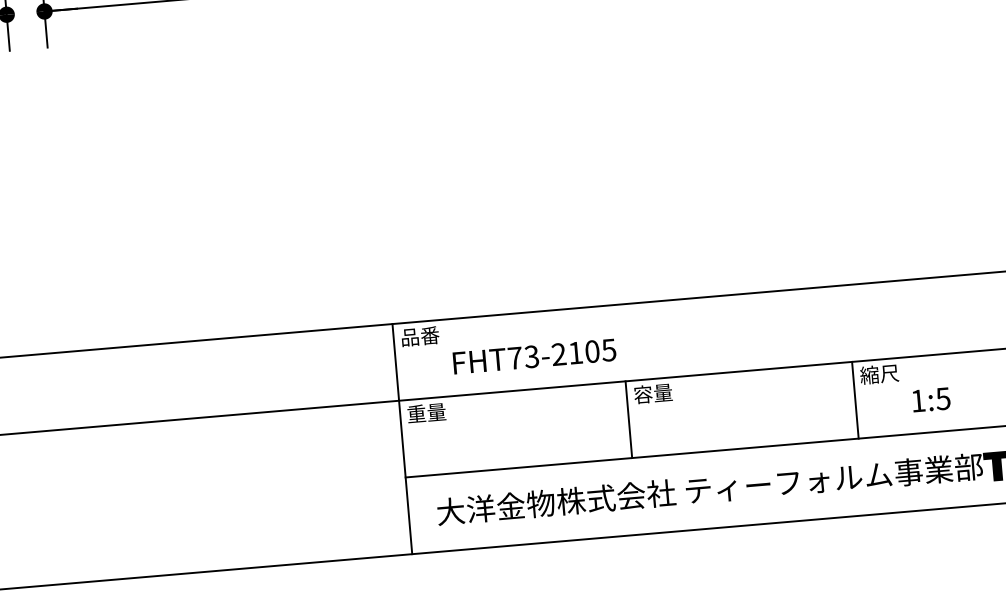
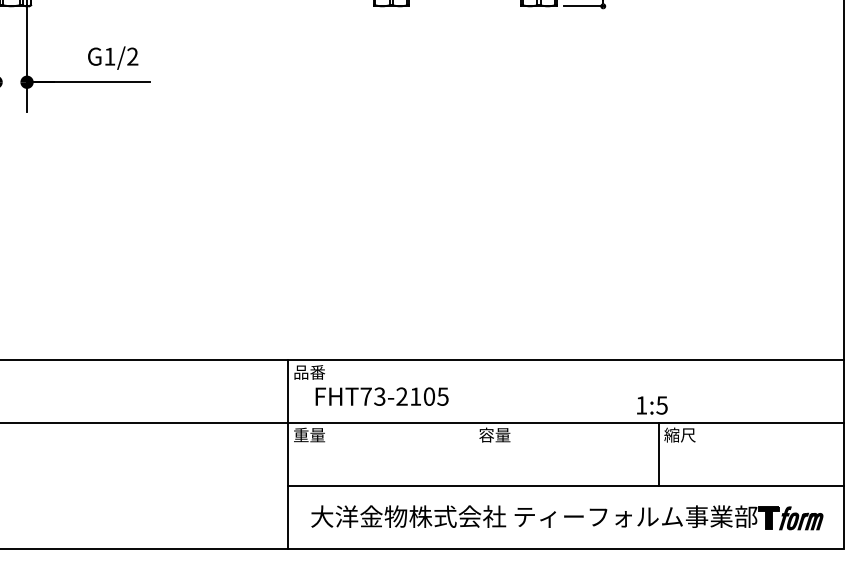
text: (533, 356) -> (381, 396), moved
text: (931, 399) -> (652, 405), moved
line: (629, 419) -> (473, 454), removed

